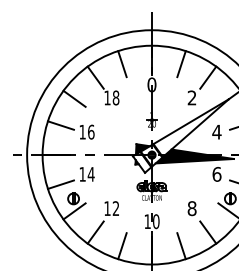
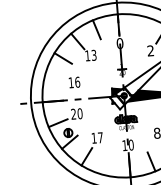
line: (181, 64) -> (140, 26), removed
text: (115, 97) -> (93, 55), 18 -> 13
line: (60, 125) -> (54, 79), removed
text: (86, 173) -> (76, 113), 14 -> 20
text: (115, 208) -> (100, 137), 12 -> 17
line: (122, 246) -> (107, 165), removed

